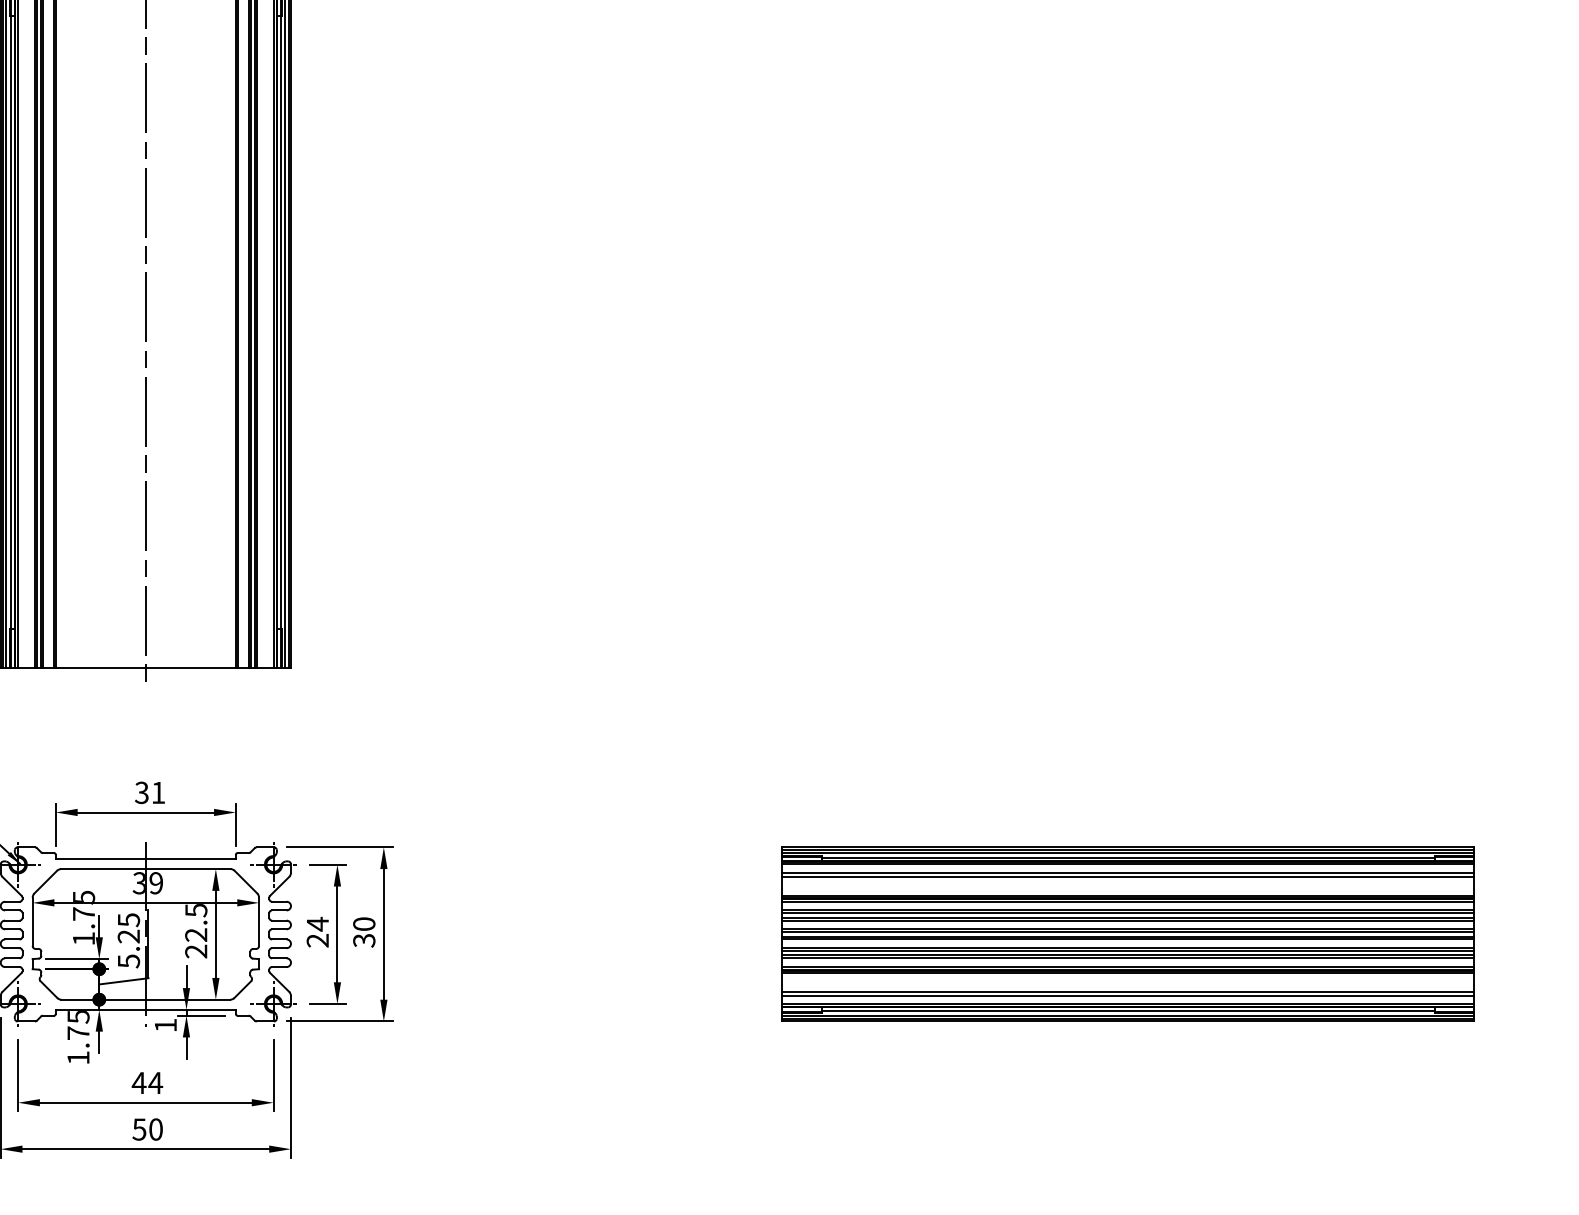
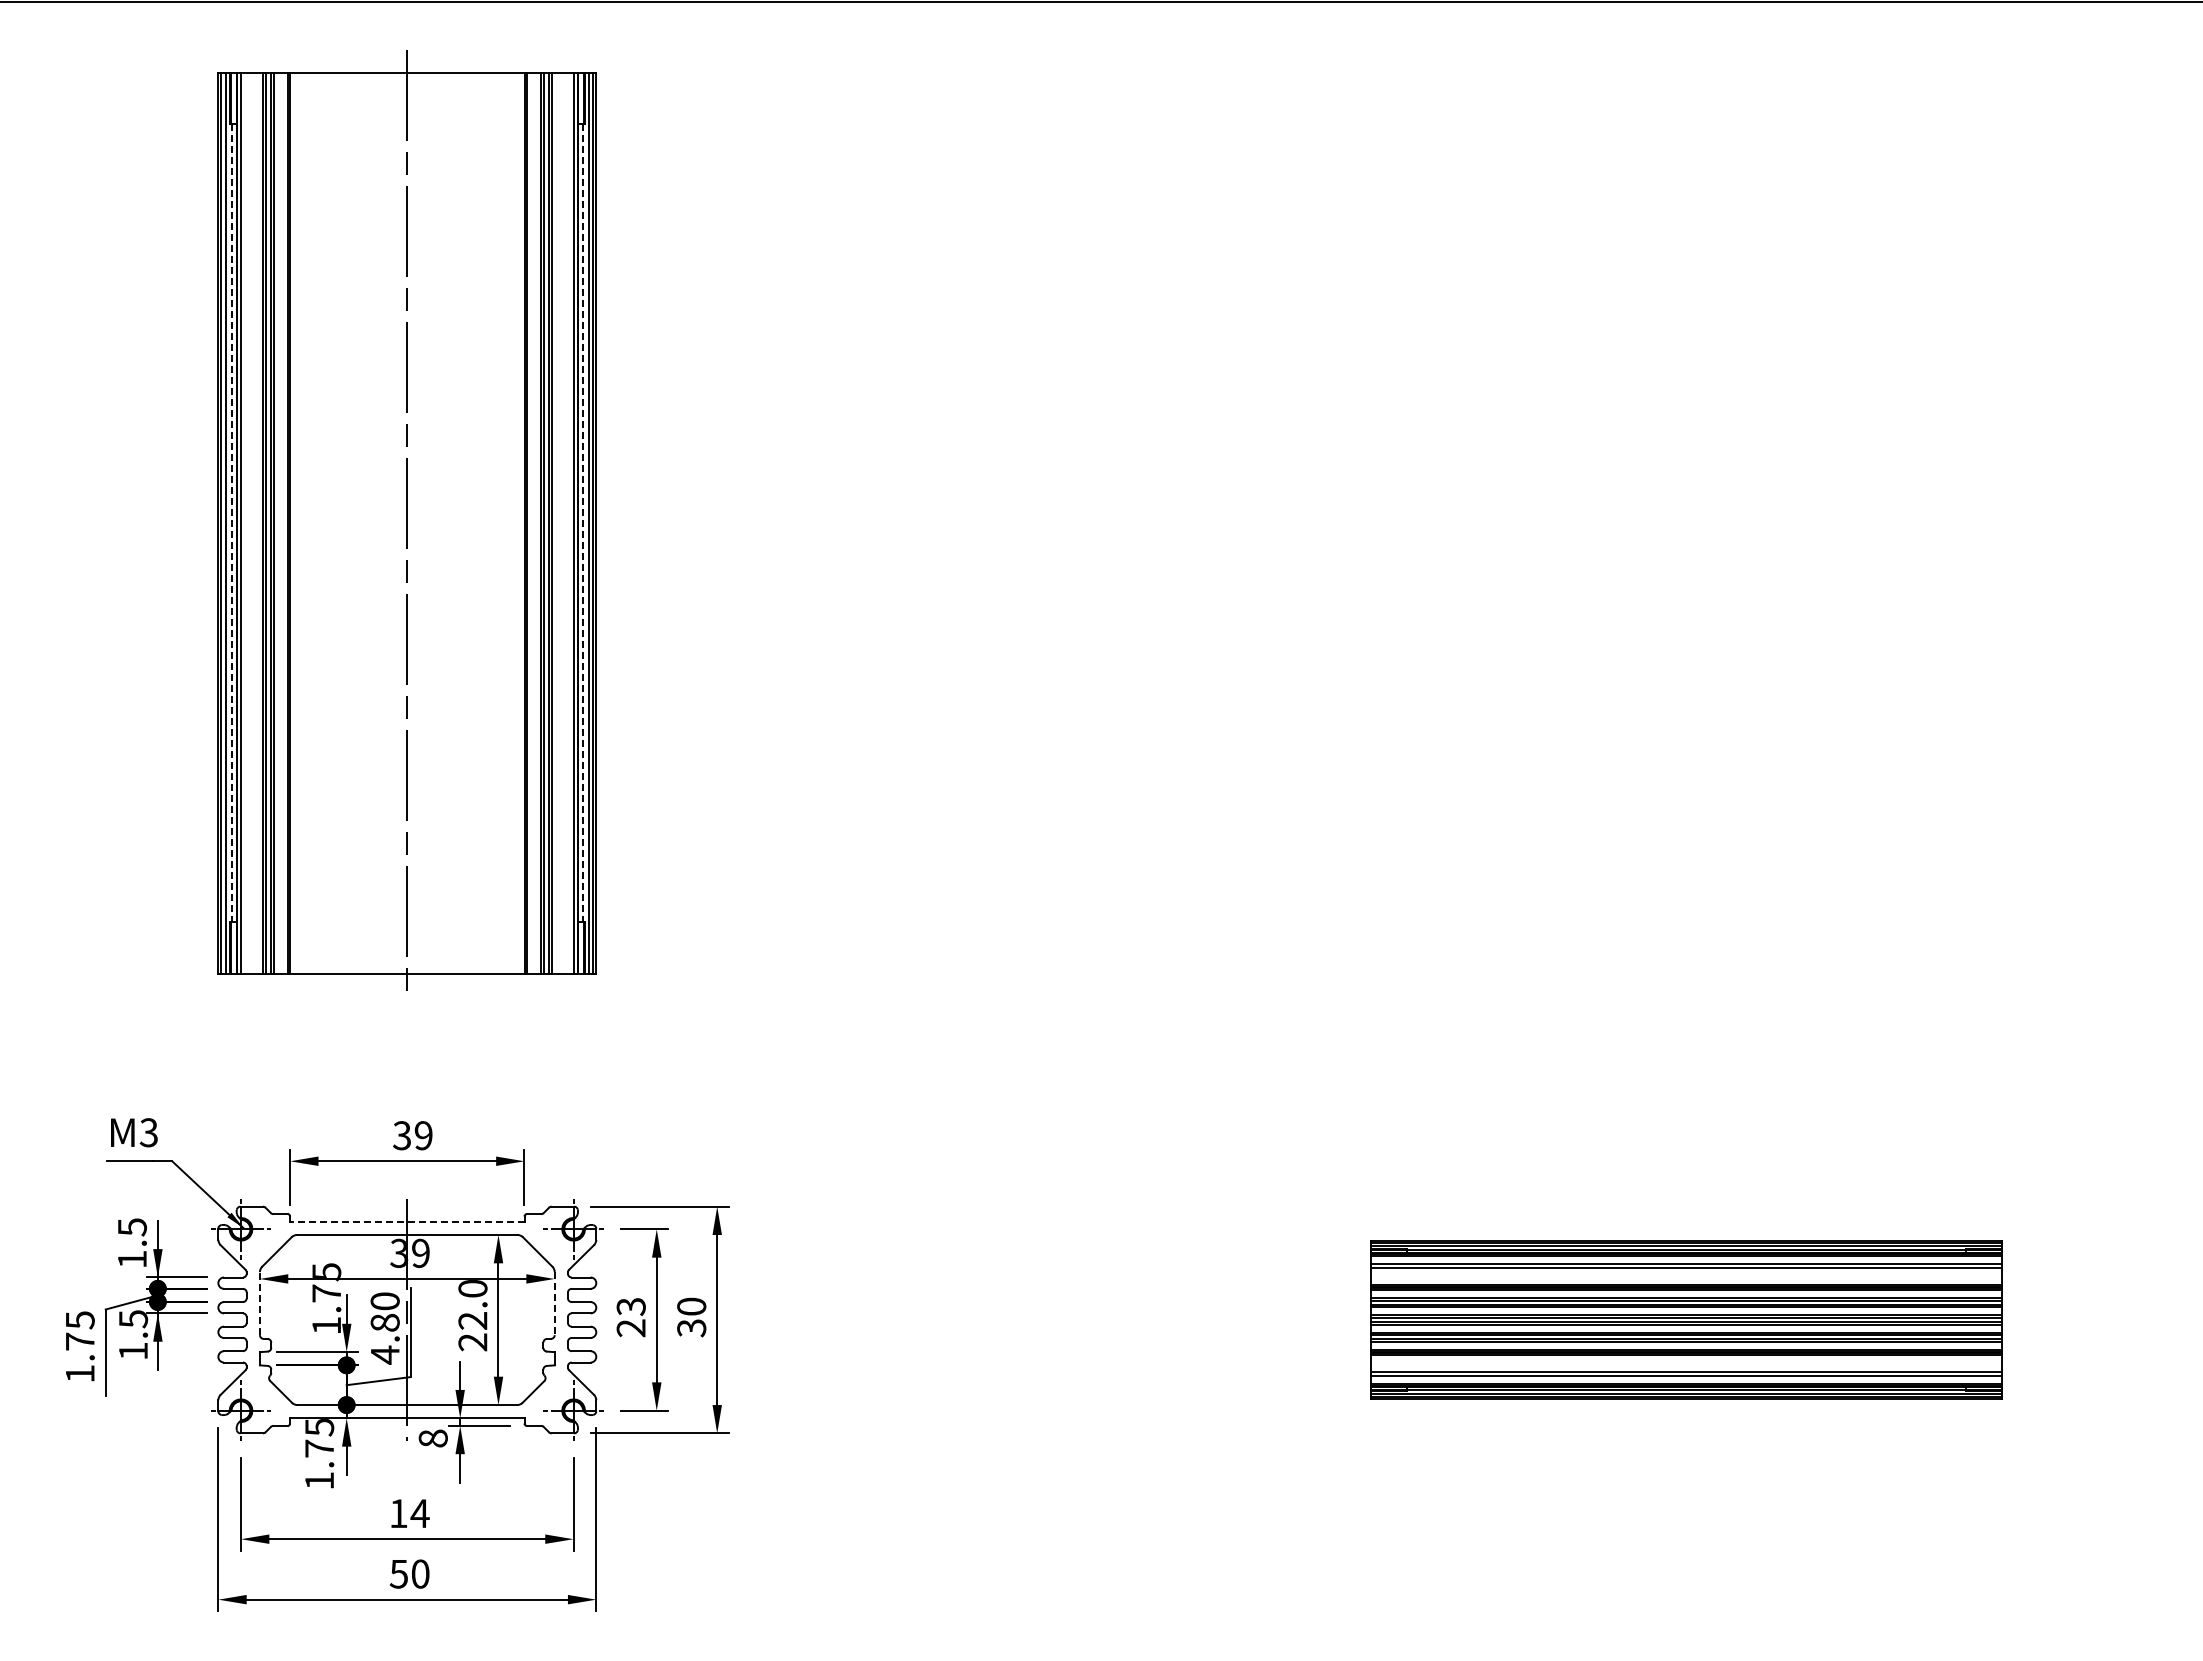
line: (10, 322) -> (231, 523), solid -> dashed
line: (280, 322) -> (582, 523), solid -> dashed
text: (158, 792) -> (423, 1135), 31 -> 39
line: (145, 858) -> (406, 1221), solid -> dashed
text: (195, 910) -> (472, 1288), 22.5 -> 22.0
line: (32, 921) -> (259, 1303), solid -> dashed
line: (258, 921) -> (554, 1303), solid -> dashed
text: (317, 924) -> (630, 1306), 24 -> 23
part: (1128, 934) -> (1686, 1319), size x0.7
text: (128, 940) -> (384, 1328), 5.25 -> 4.80
text: (165, 1025) -> (432, 1438), 1 -> 8
text: (139, 1082) -> (398, 1513), 44 -> 14

